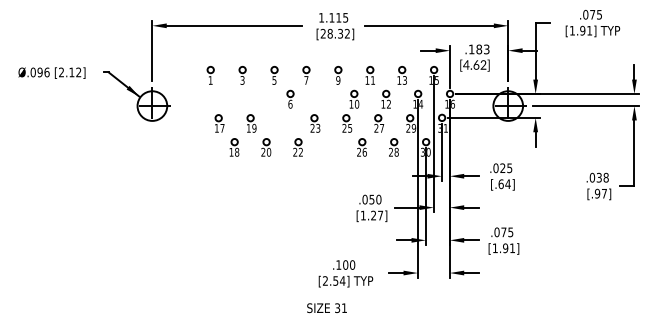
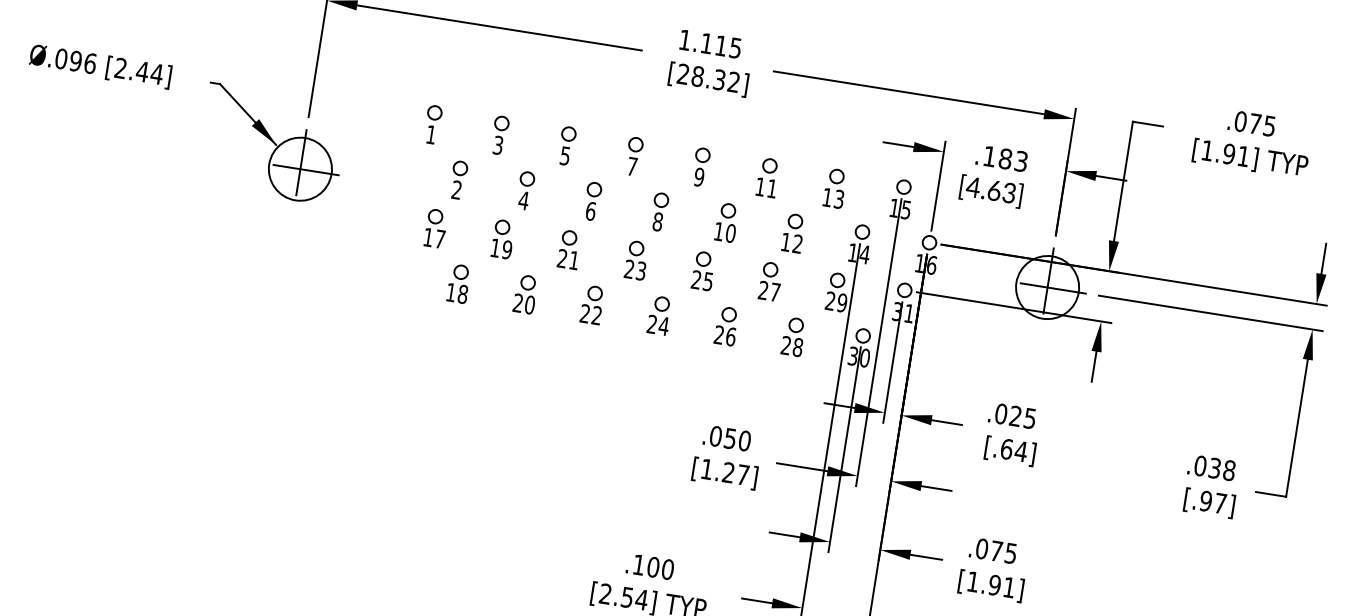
text: (483, 66) -> (1008, 196), [4.62] -> [4.63]
text: (75, 72) -> (150, 73), [2.12] -> [2.44]
part: (226, 98) -> (458, 177), added
part: (258, 98) -> (525, 188), added
part: (322, 98) -> (660, 209), added
part: (283, 123) -> (569, 249), added
part: (330, 147) -> (660, 315), added

